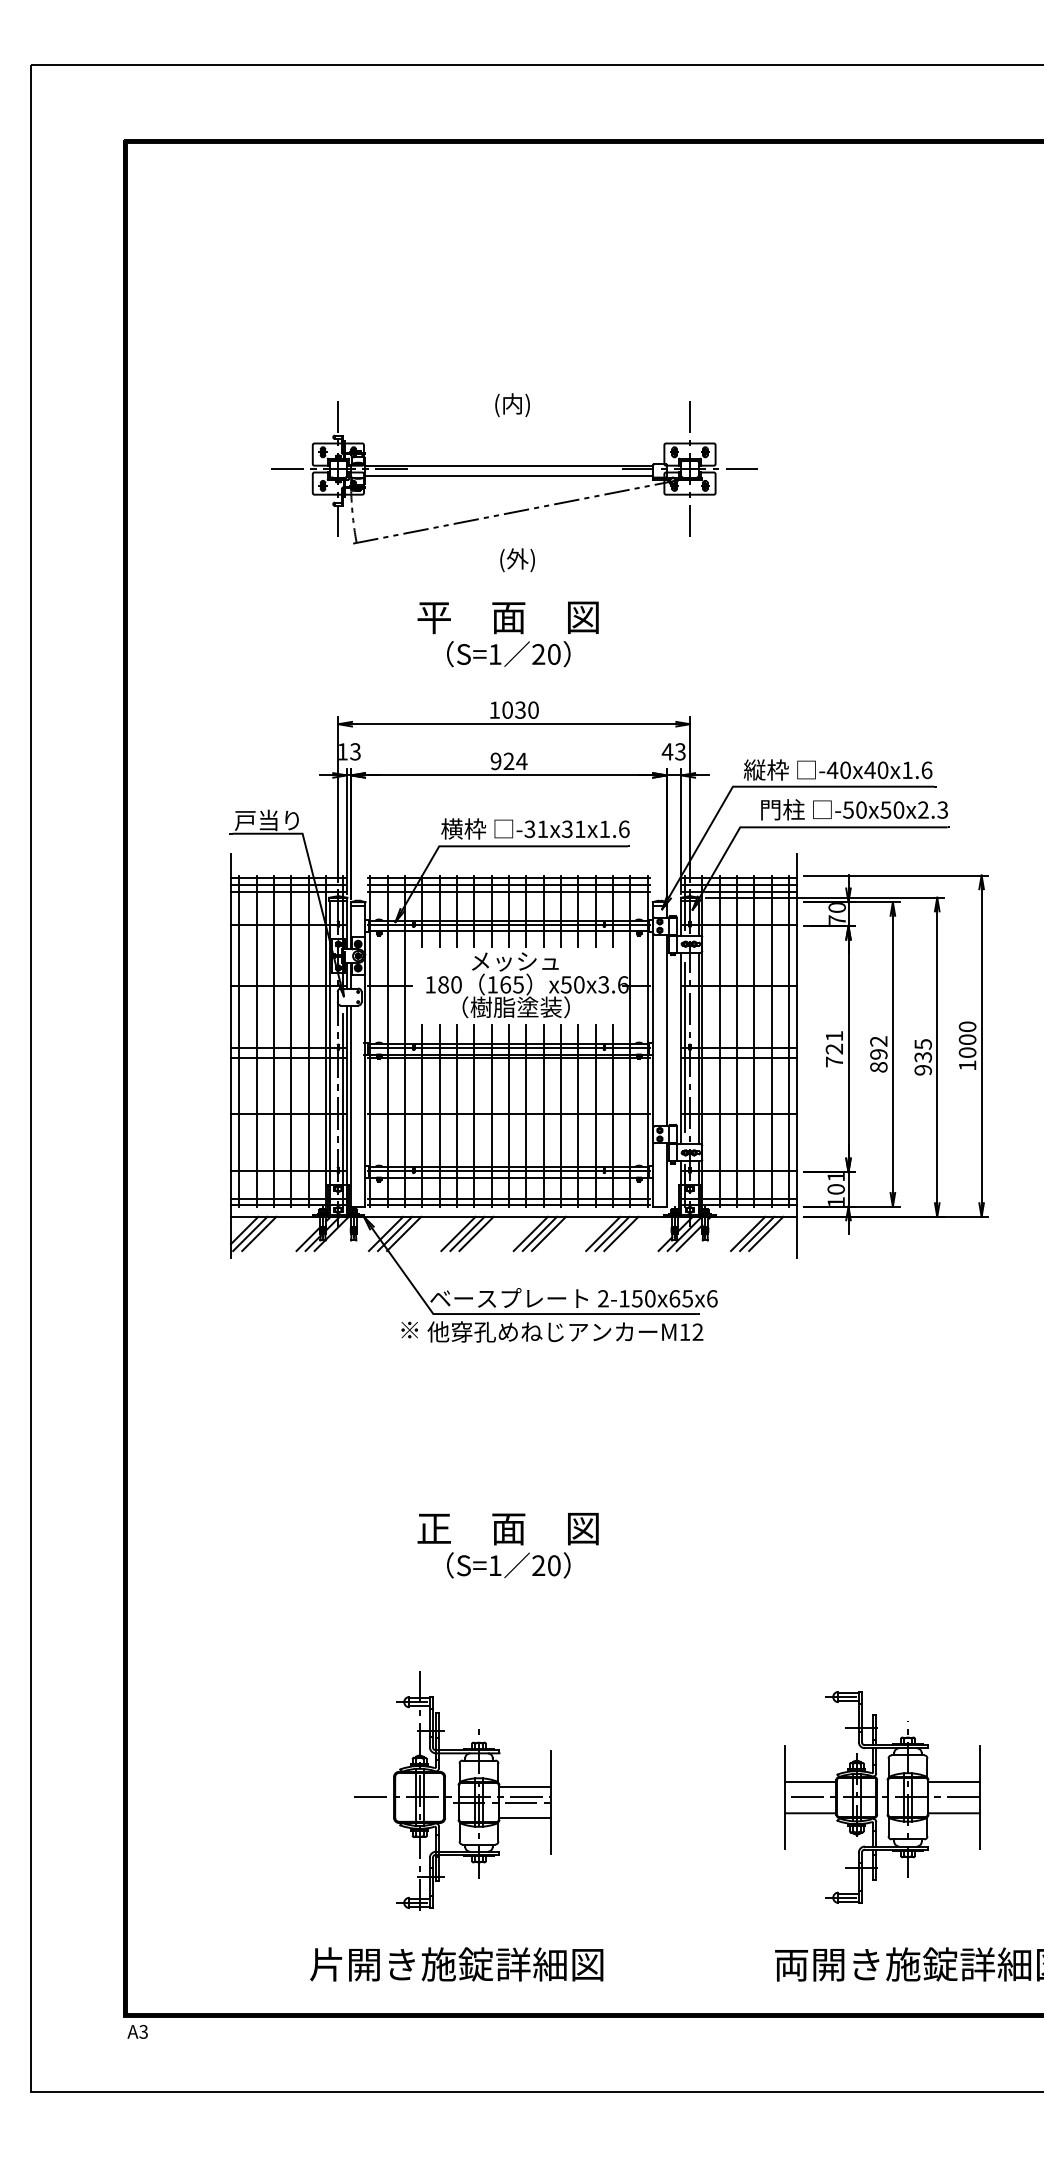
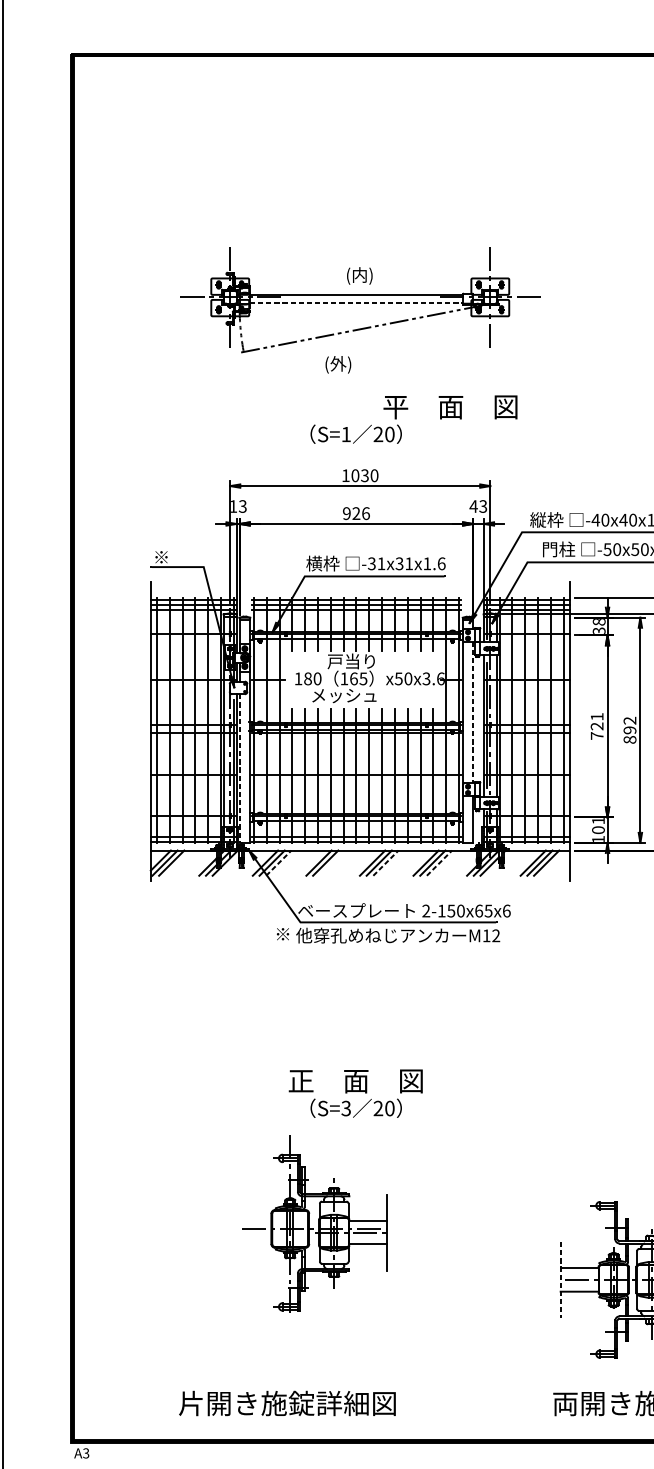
text: (512, 405) -> (359, 276), moved
line: (509, 476) -> (356, 302), solid -> dashed
text: (517, 560) -> (338, 364), moved
text: (507, 617) -> (449, 407), moved
text: (521, 761) -> (365, 513), 924 -> 926
text: (266, 820) -> (177, 557), 戸当り -> ※
text: (836, 913) -> (598, 626), 70 -> 38
text: (514, 960) -> (360, 660), メッシュ -> 戸当り
text: (509, 1007) -> (356, 695), （樹脂塗装） -> メッシュ
line: (666, 1030) -> (472, 712), solid -> dashed
line: (351, 1106) -> (239, 768), solid -> dashed
line: (404, 1233) -> (279, 862), solid -> dashed
line: (476, 1233) -> (332, 862), removed
line: (549, 1233) -> (386, 862), solid -> dashed
line: (621, 1233) -> (439, 862), solid -> dashed
text: (494, 1565) -> (345, 1108), S=1 -> S=3
part: (452, 1790) -> (314, 1223), moved
line: (785, 1797) -> (560, 1280), solid -> dashed
text: (456, 1964) -> (287, 1403), moved

